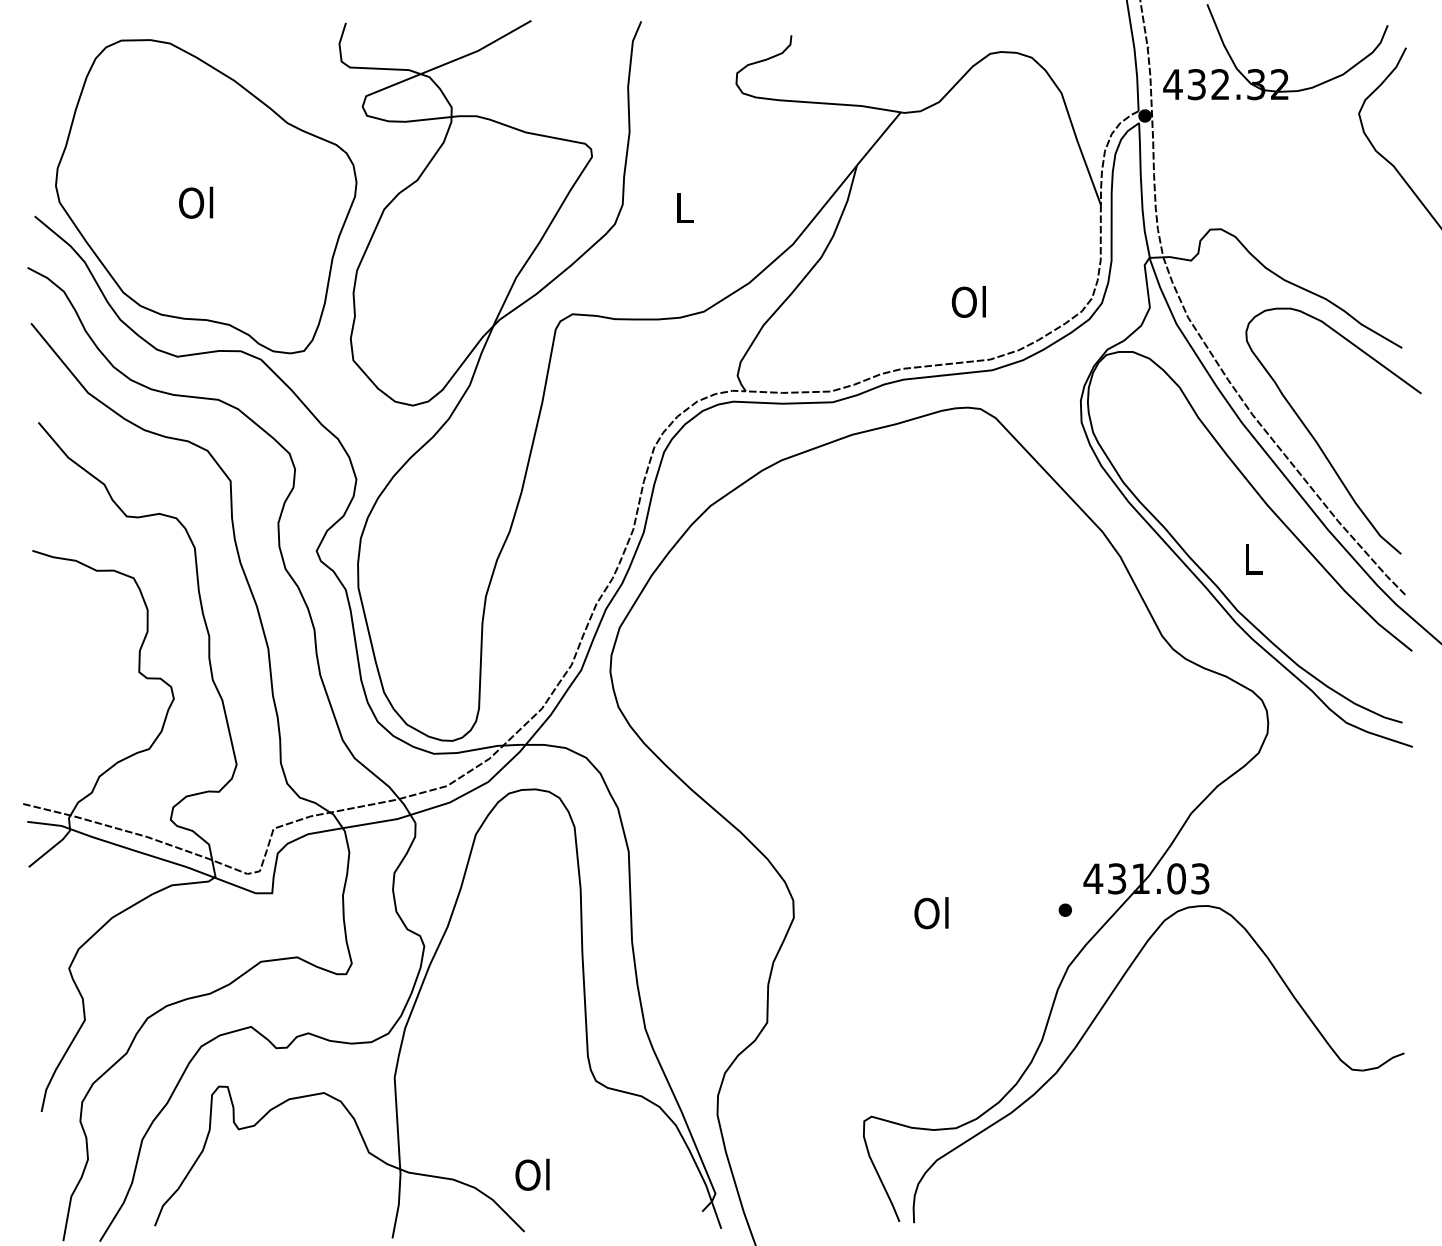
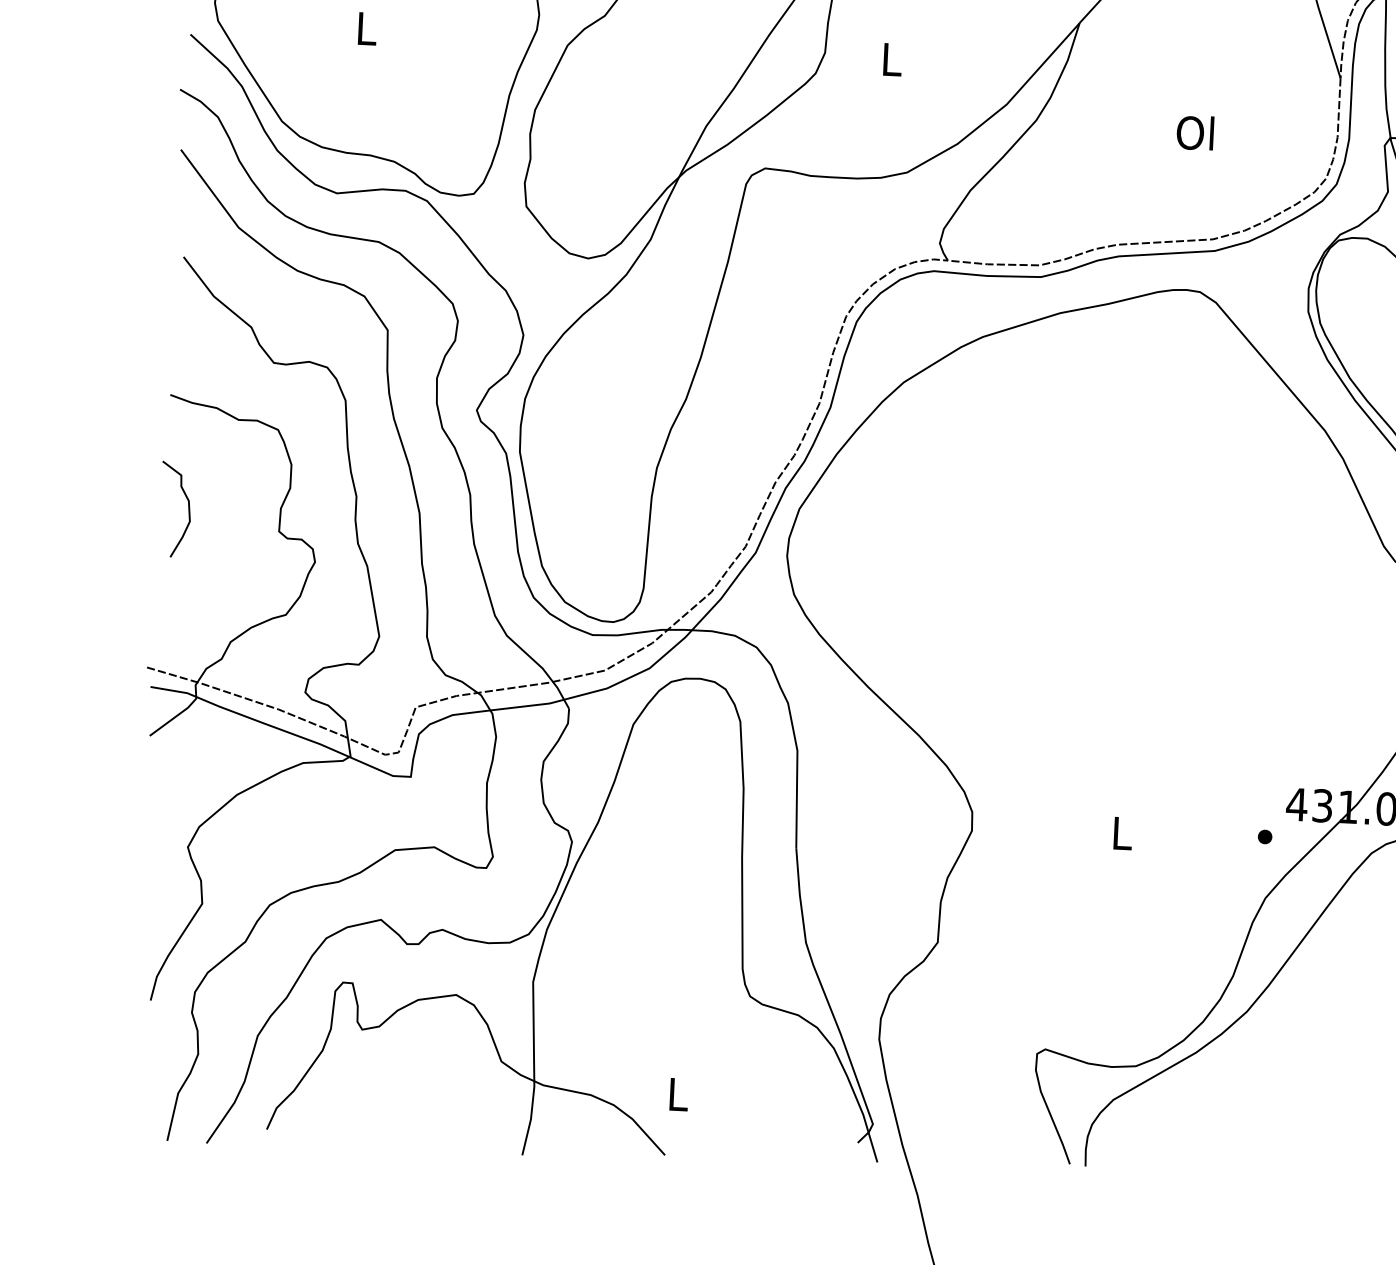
text: (196, 202) -> (365, 28), Ol -> L
text: (968, 301) -> (1194, 132), moved
curve: (53, 652) -> (187, 505), added
text: (931, 913) -> (1120, 833), Ol -> L
text: (532, 1174) -> (676, 1093), Ol -> L

